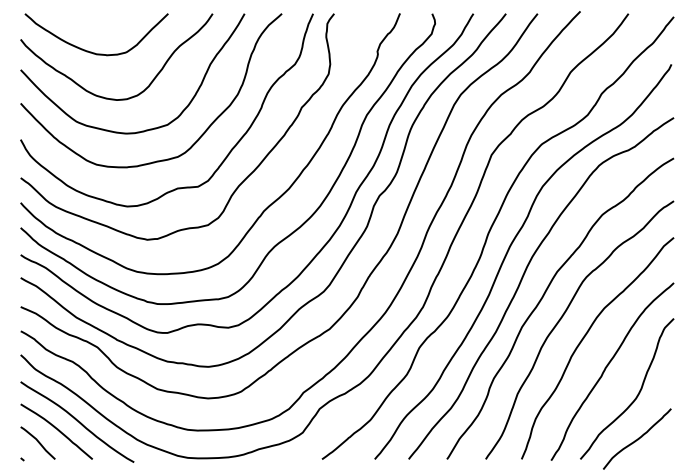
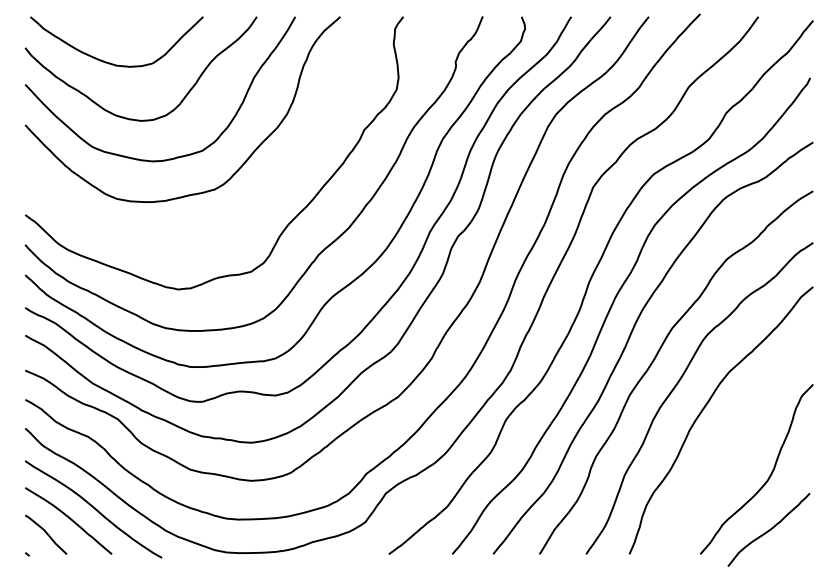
curve: (228, 152) -> (275, 184), removed
curve: (607, 367) -> (733, 443), removed

